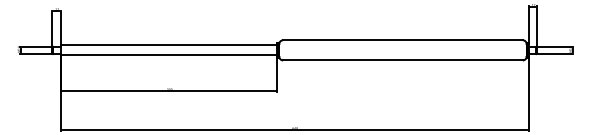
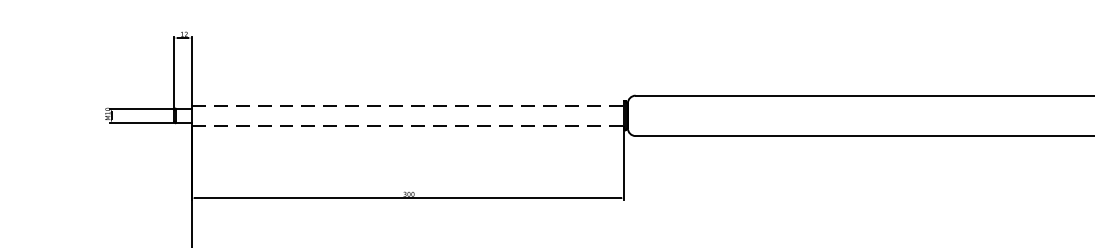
line: (169, 45) -> (408, 106), solid -> dashed
line: (169, 55) -> (408, 126), solid -> dashed

